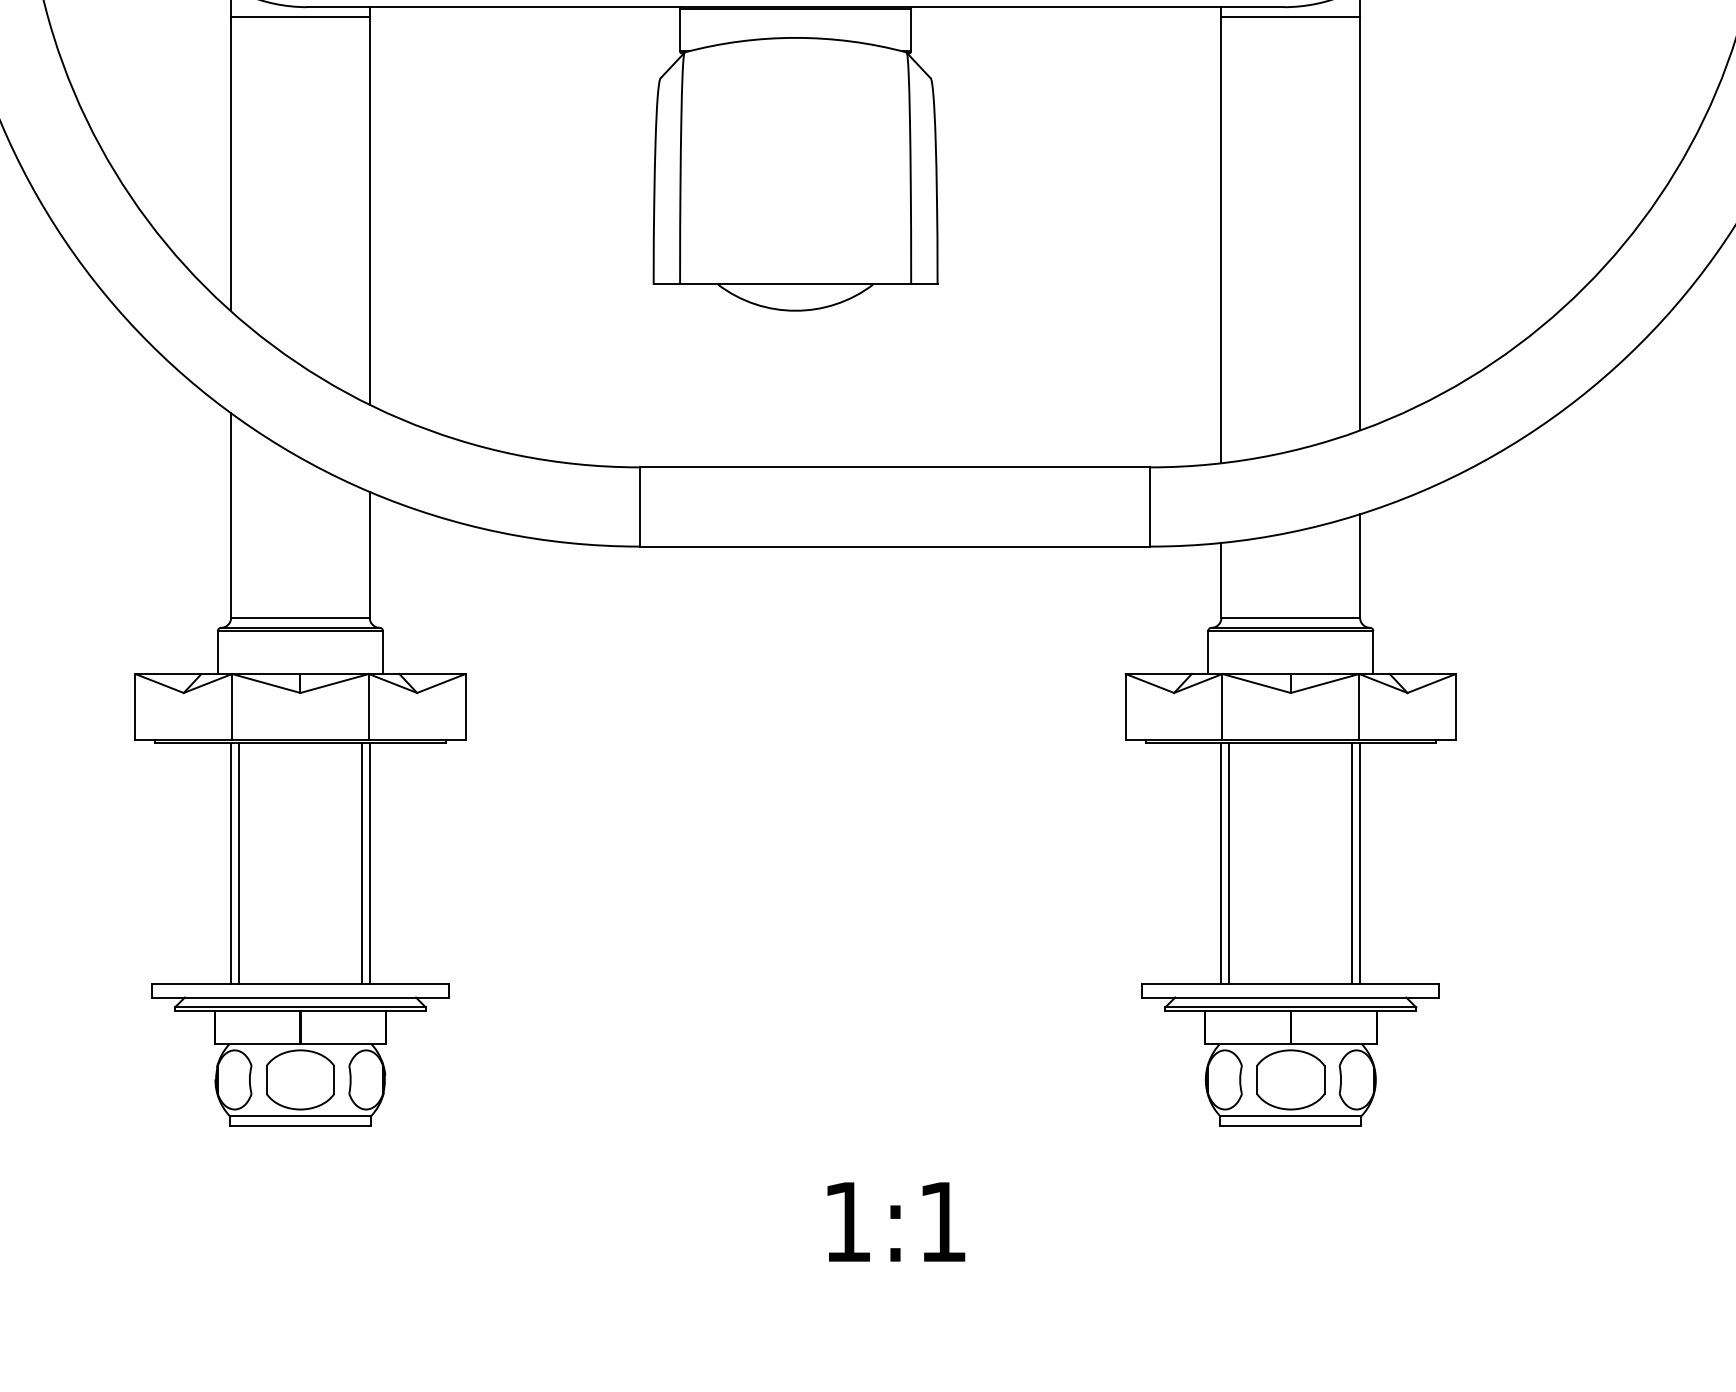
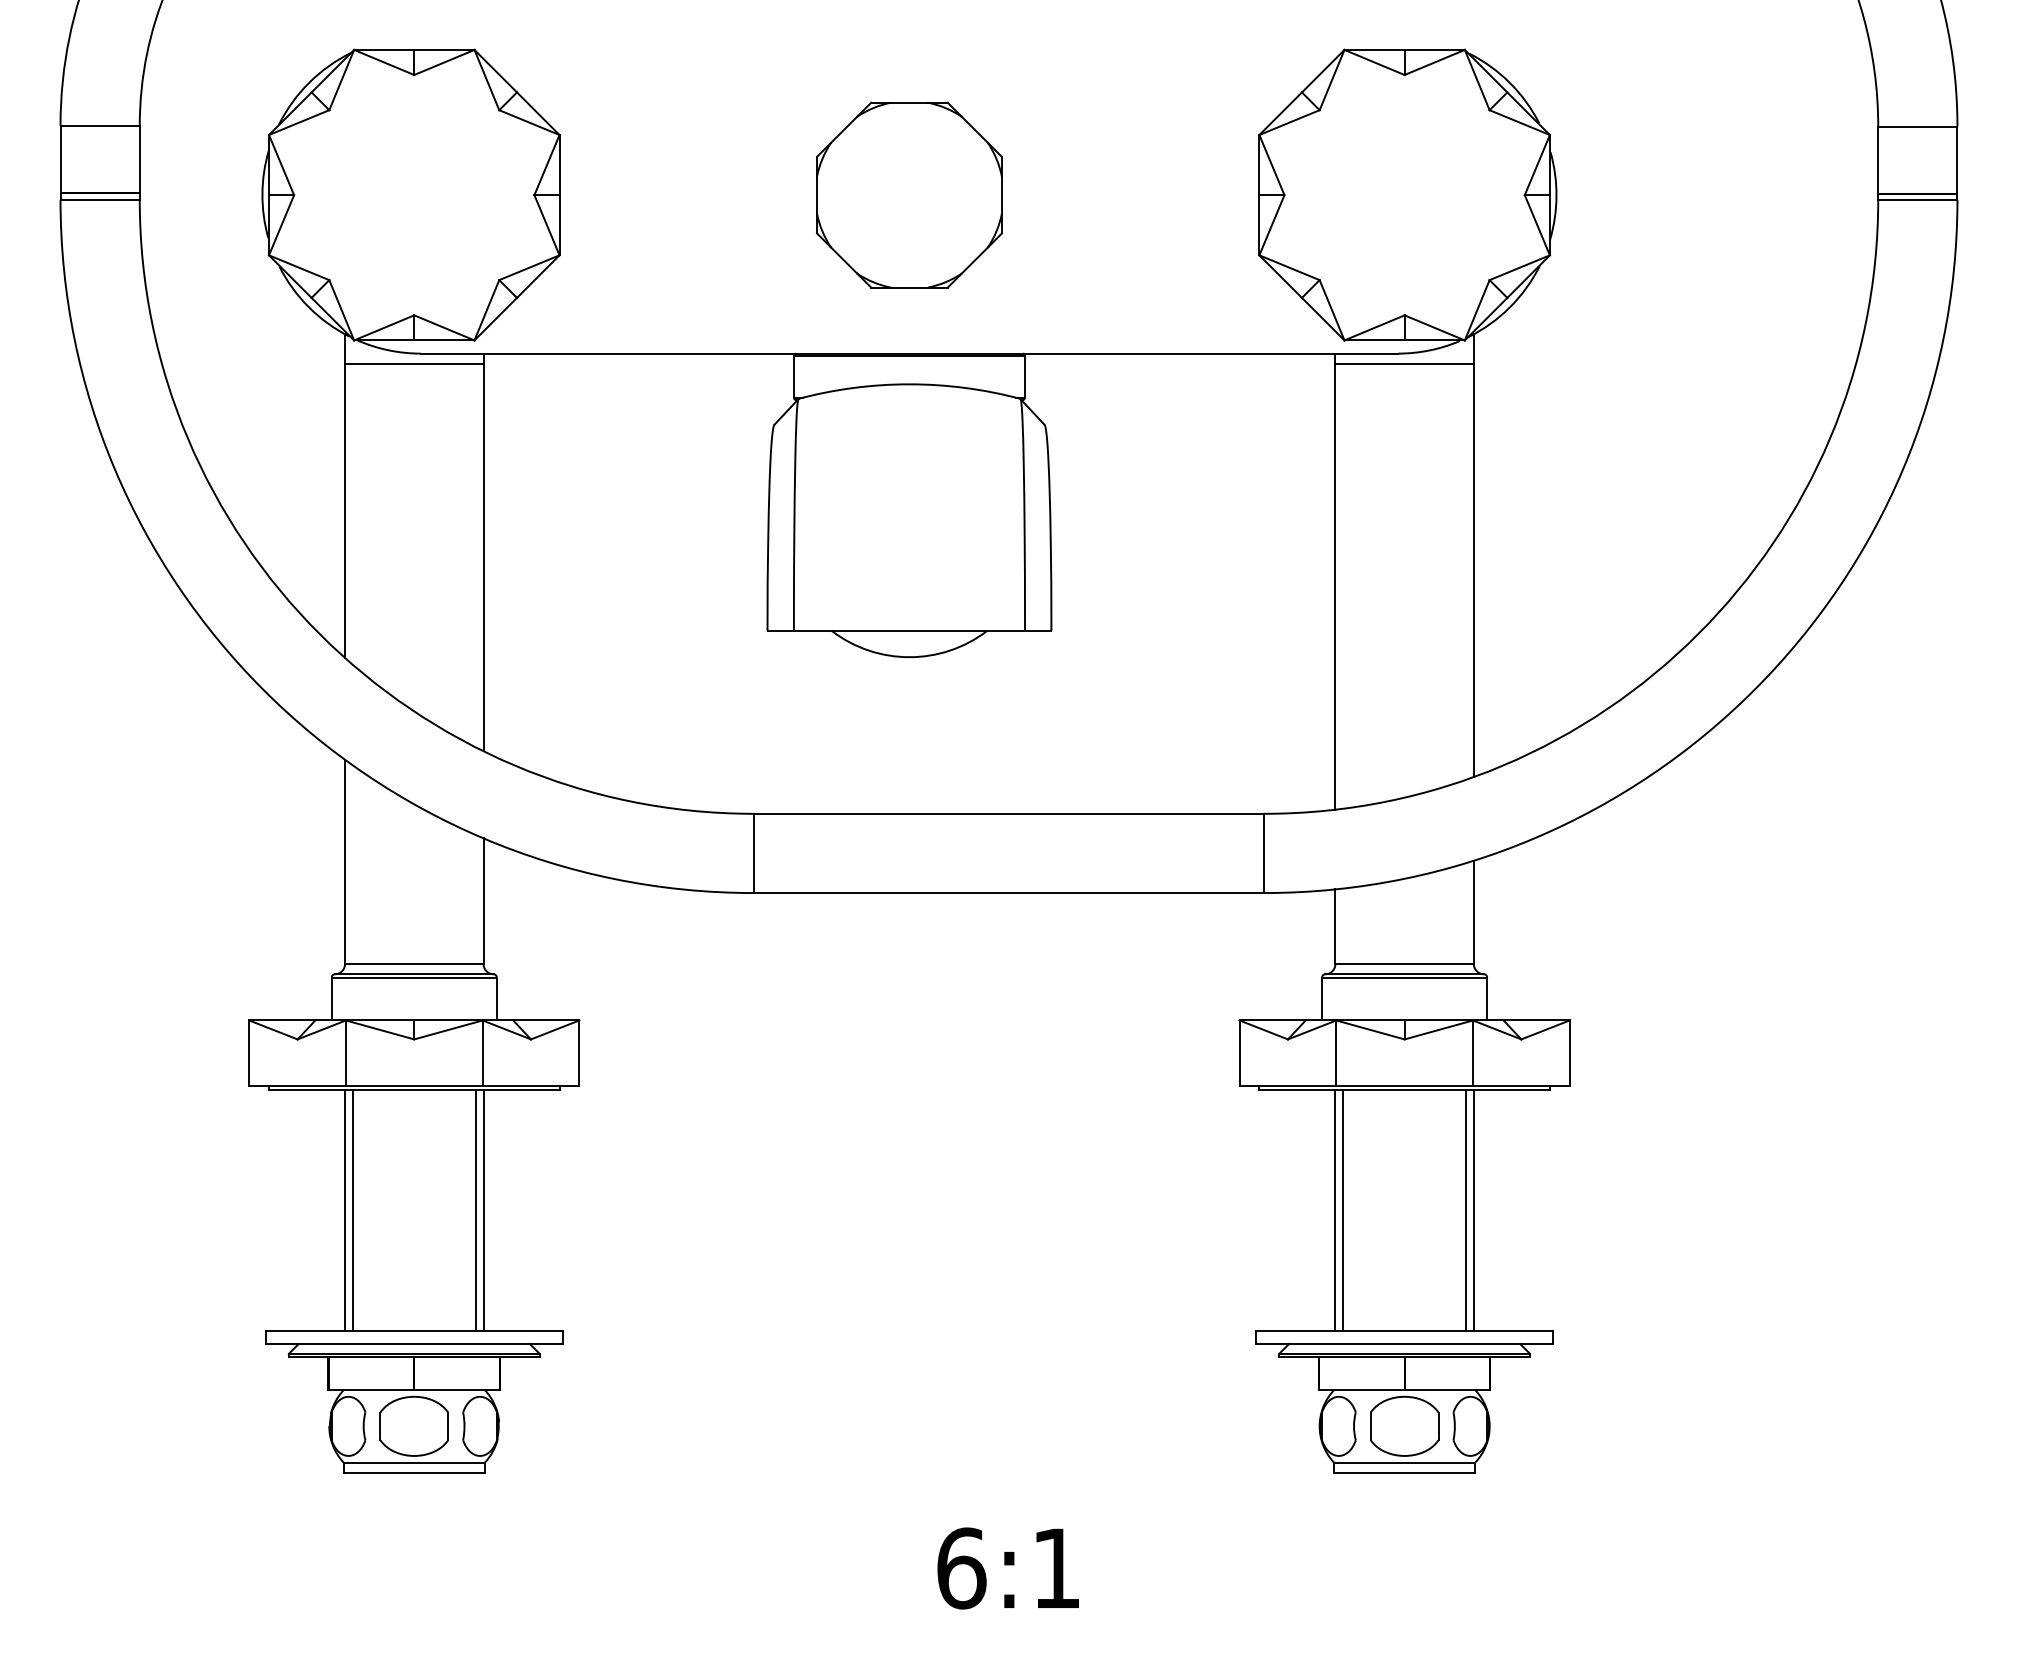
text: (847, 1222) -> (961, 1568), 1:1 -> 6:1

